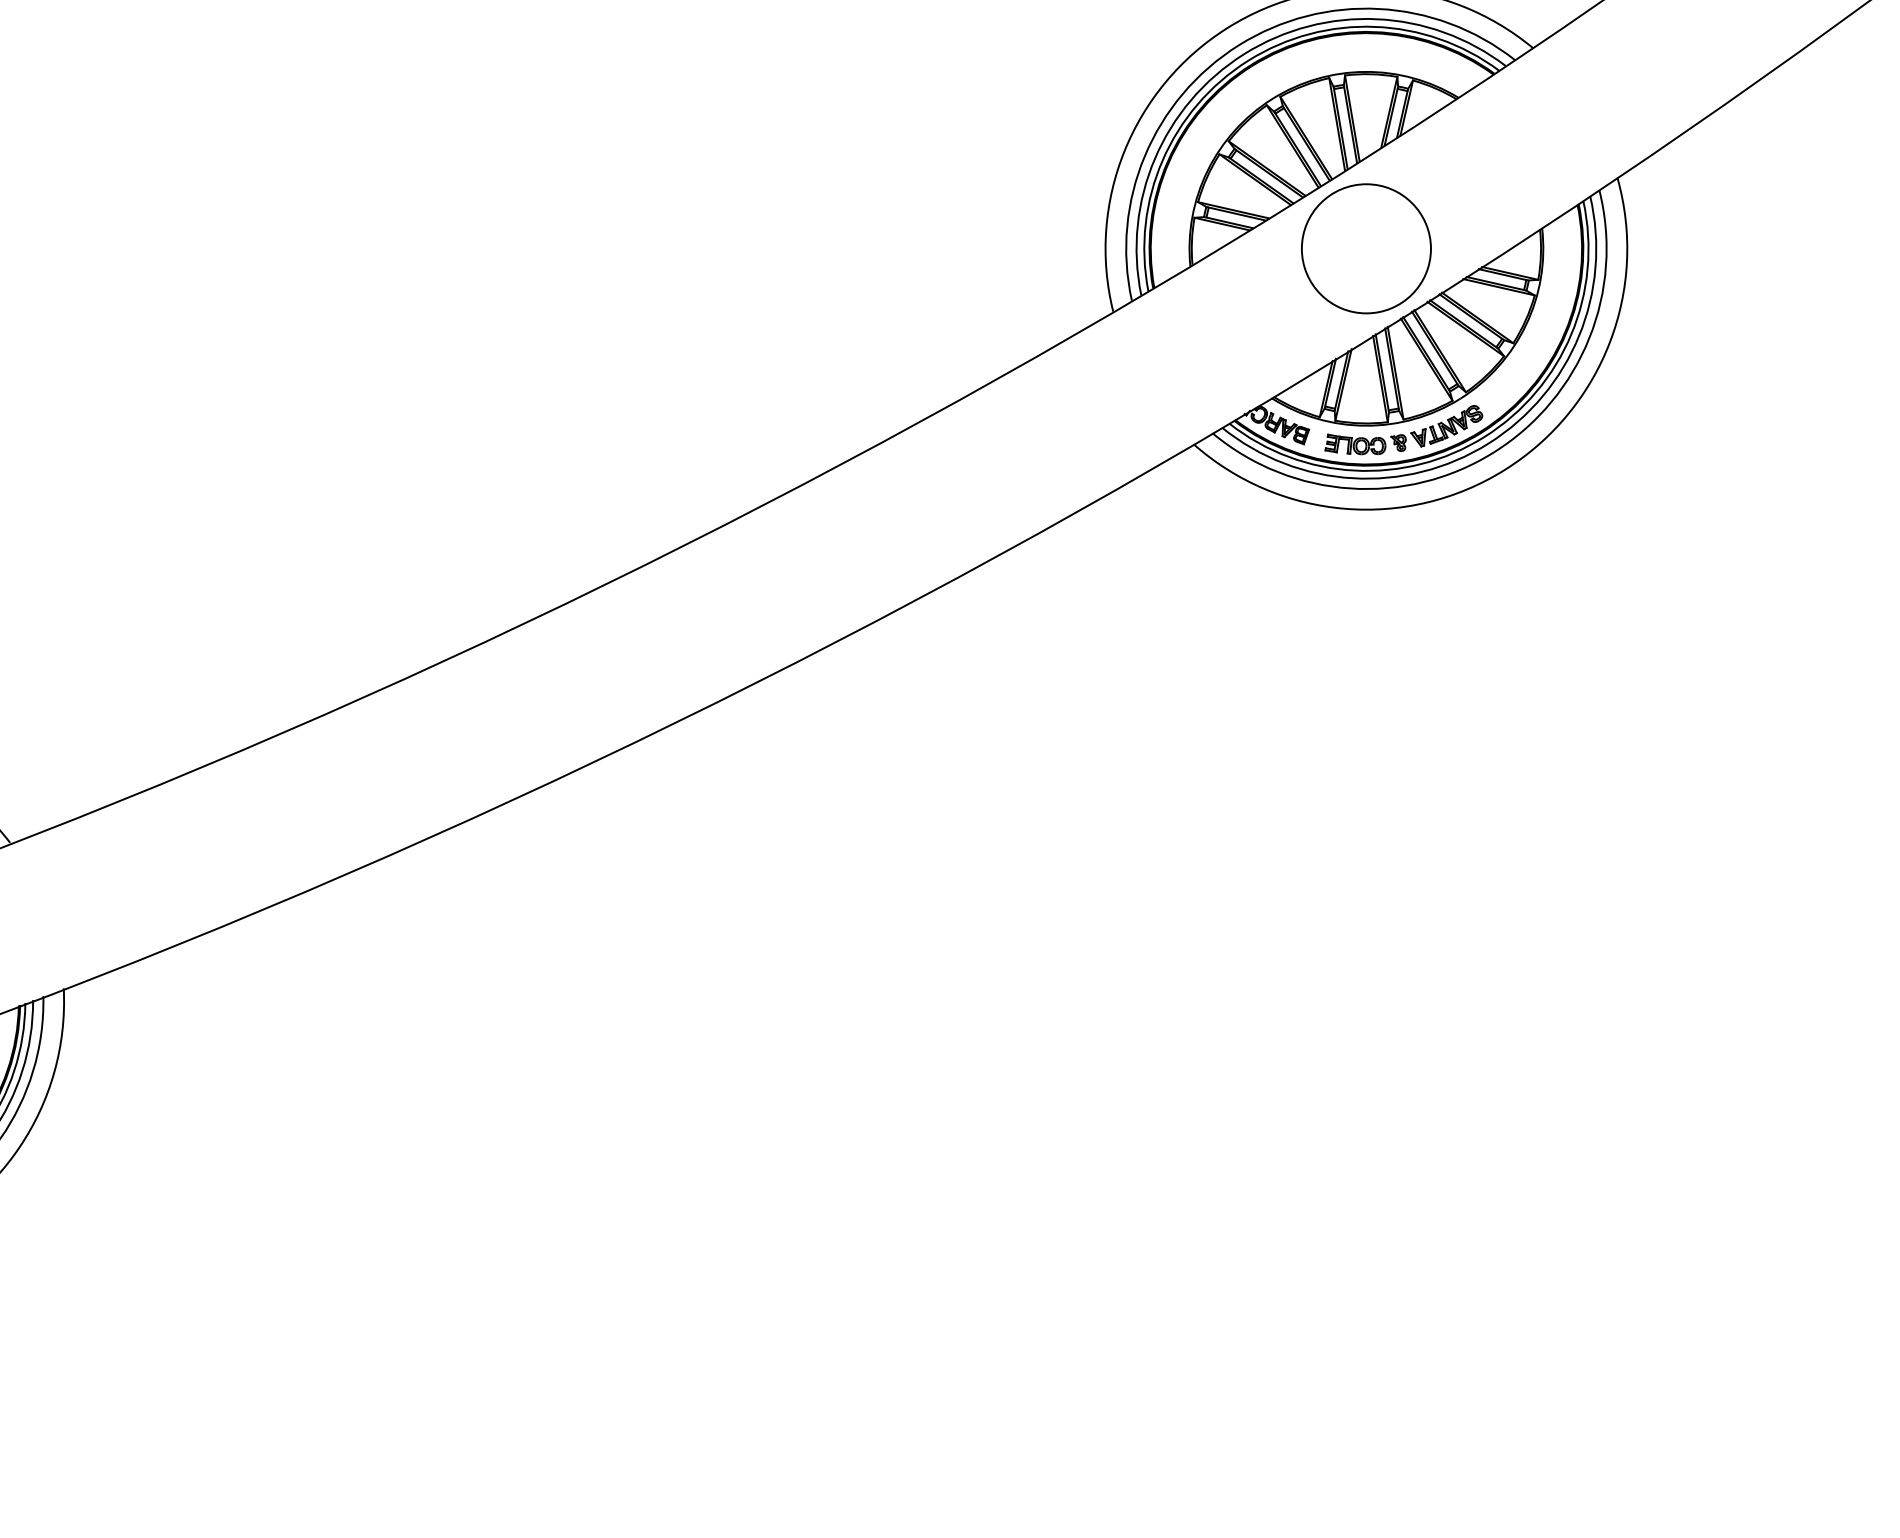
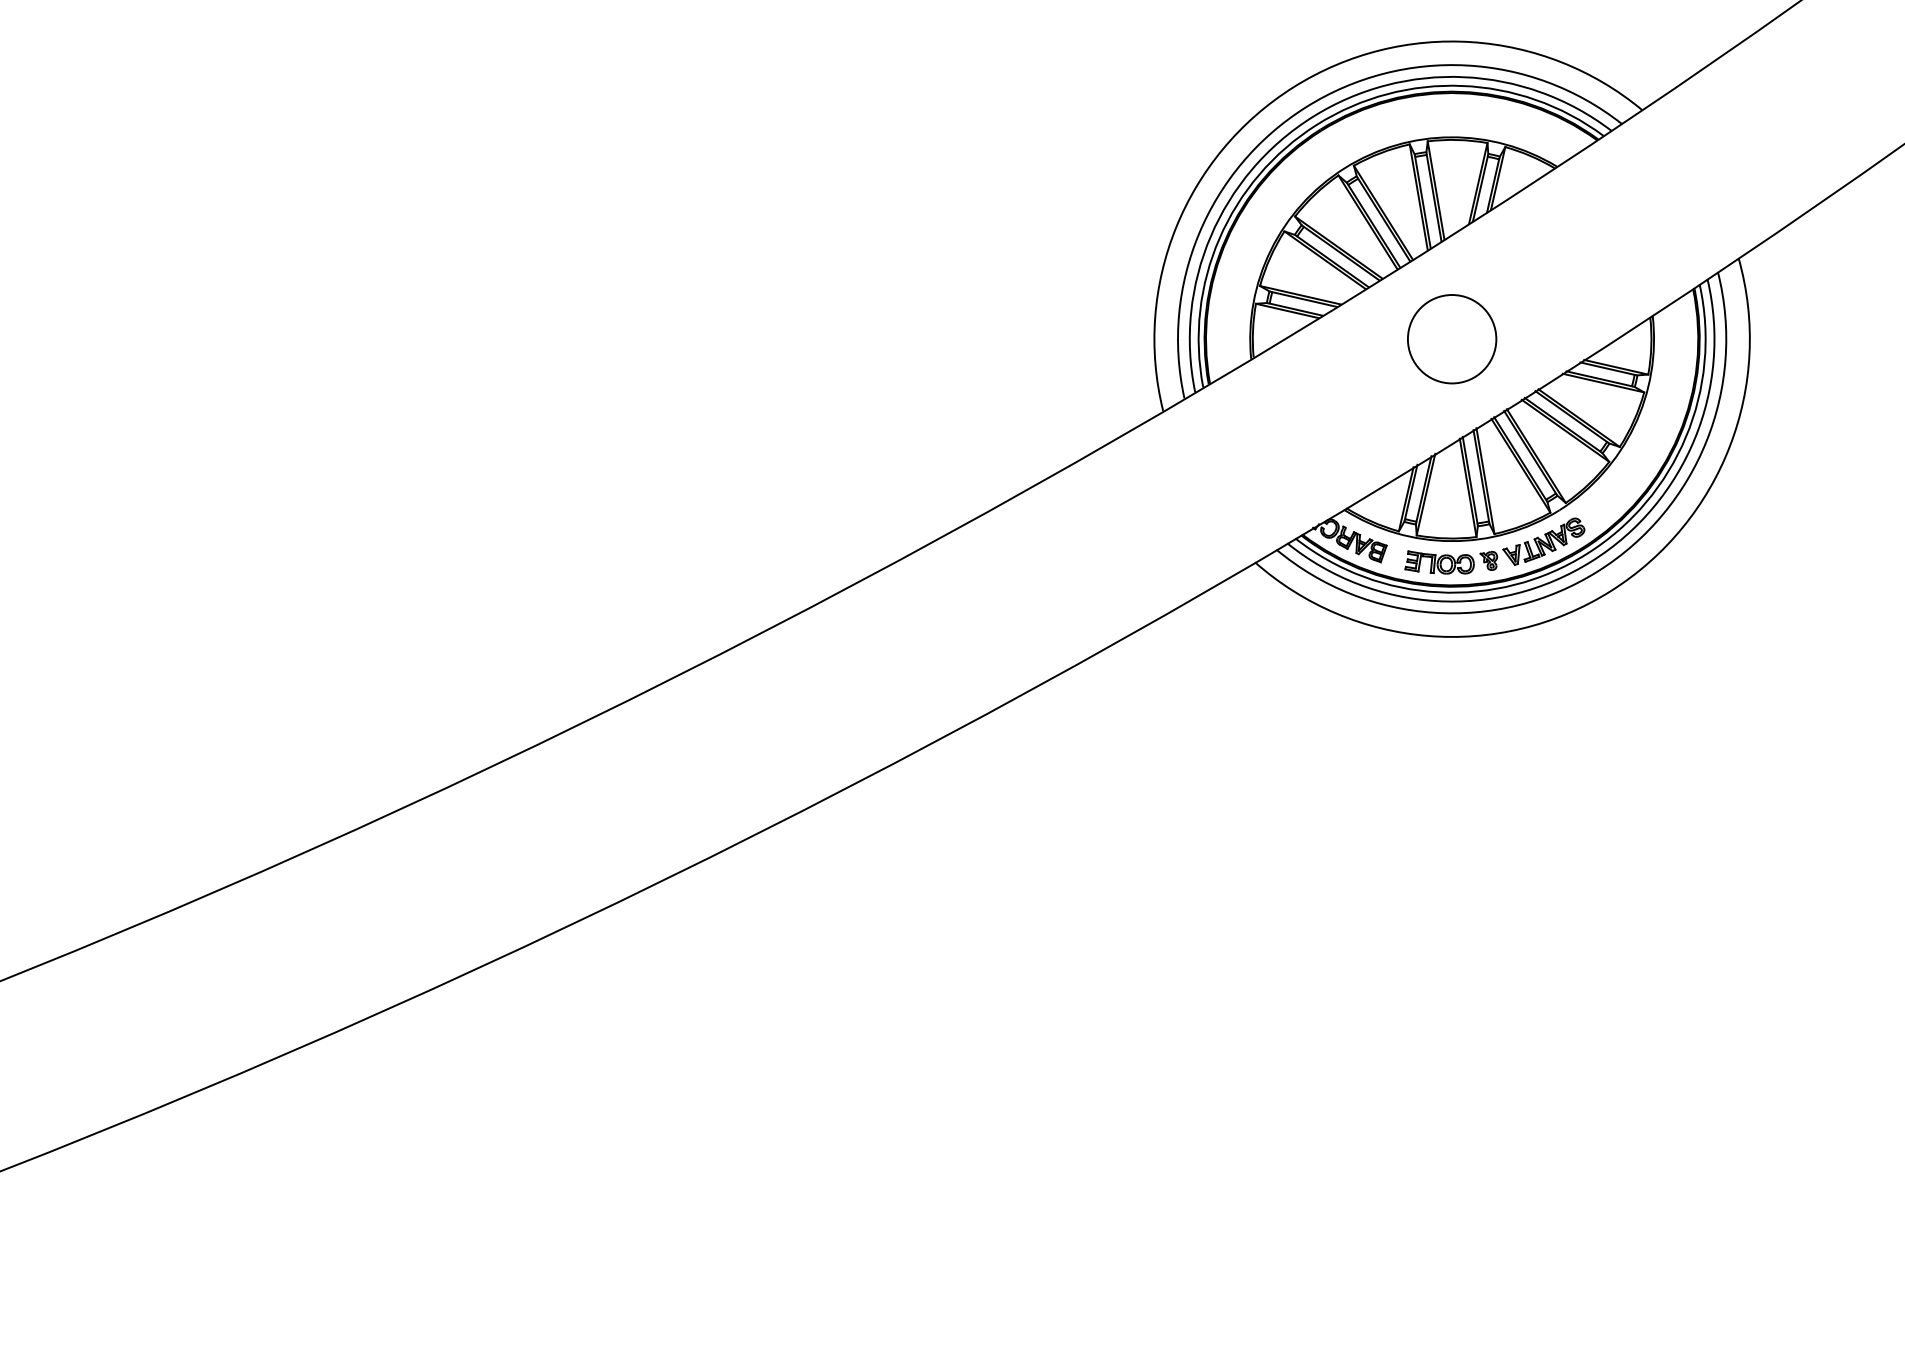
circle: (1365, 248) -> (1451, 338), size x0.6

